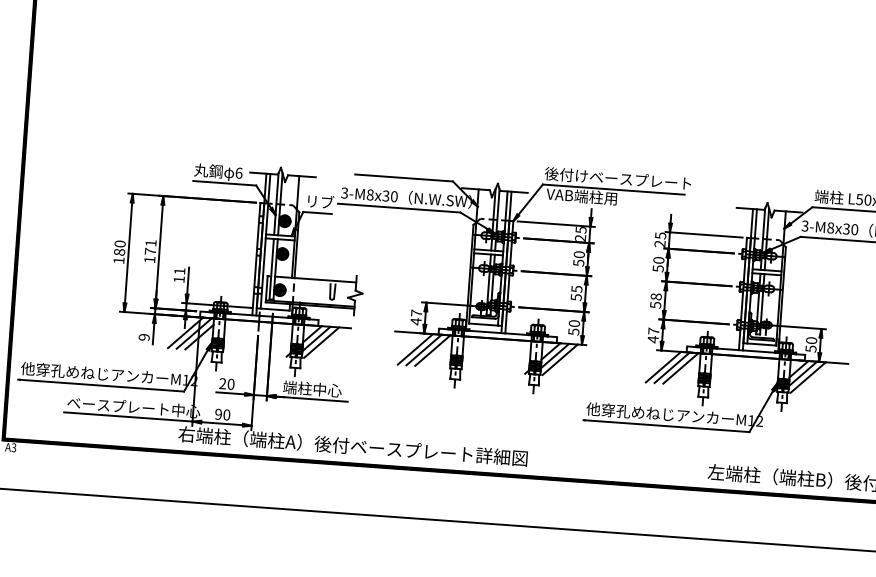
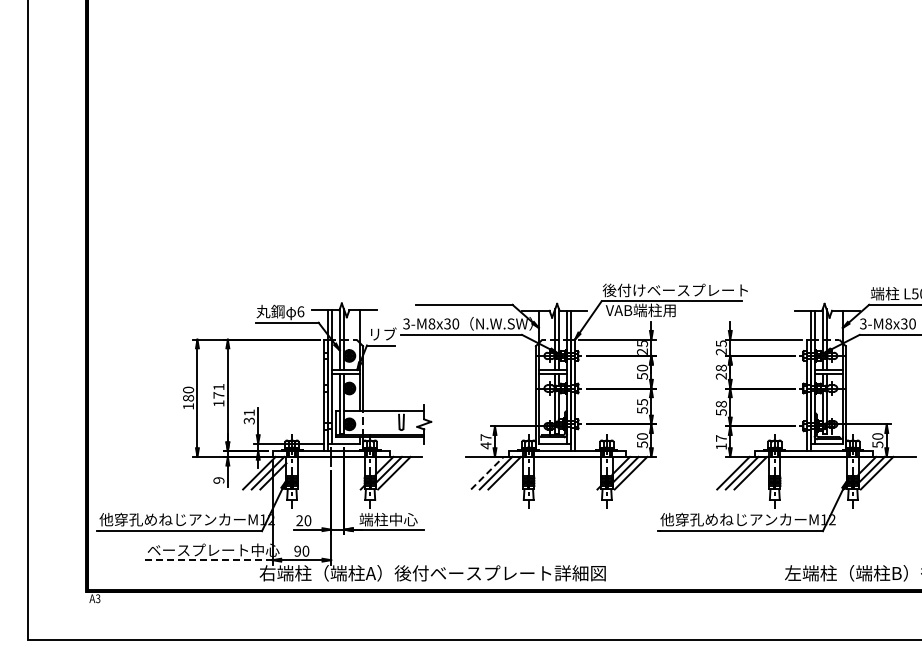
text: (657, 263) -> (720, 371), 50 -> 28
text: (178, 279) -> (248, 420), 11 -> 31
text: (653, 339) -> (721, 446), 47 -> 17
line: (415, 348) -> (487, 472), solid -> dashed
line: (127, 417) -> (208, 560), solid -> dashed

